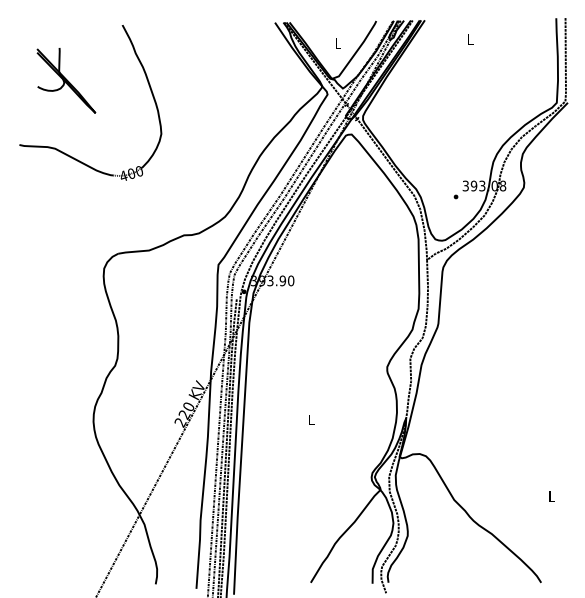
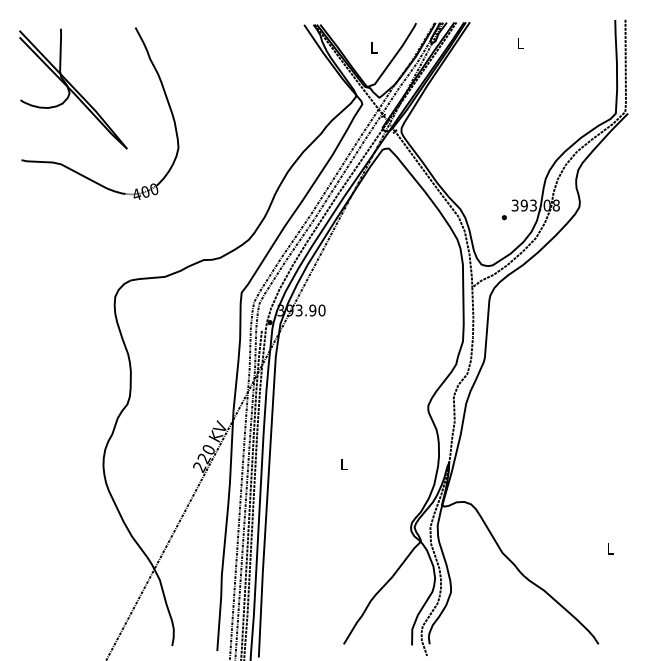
part: (66, 80) -> (73, 88), size x1.67

